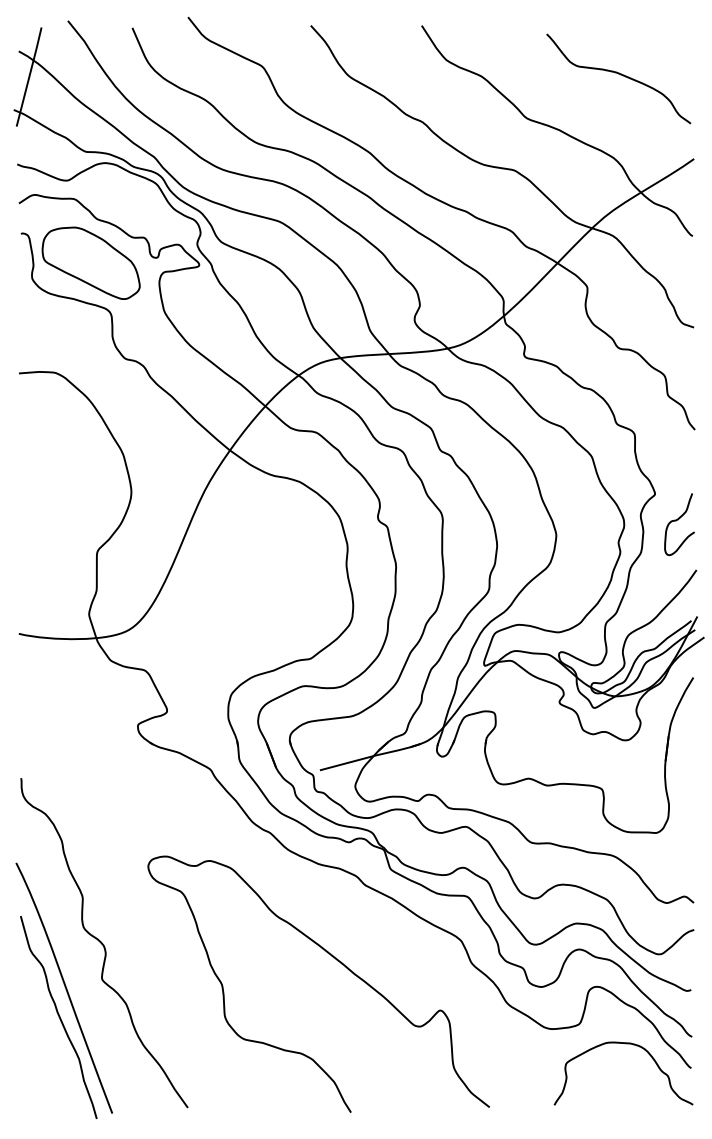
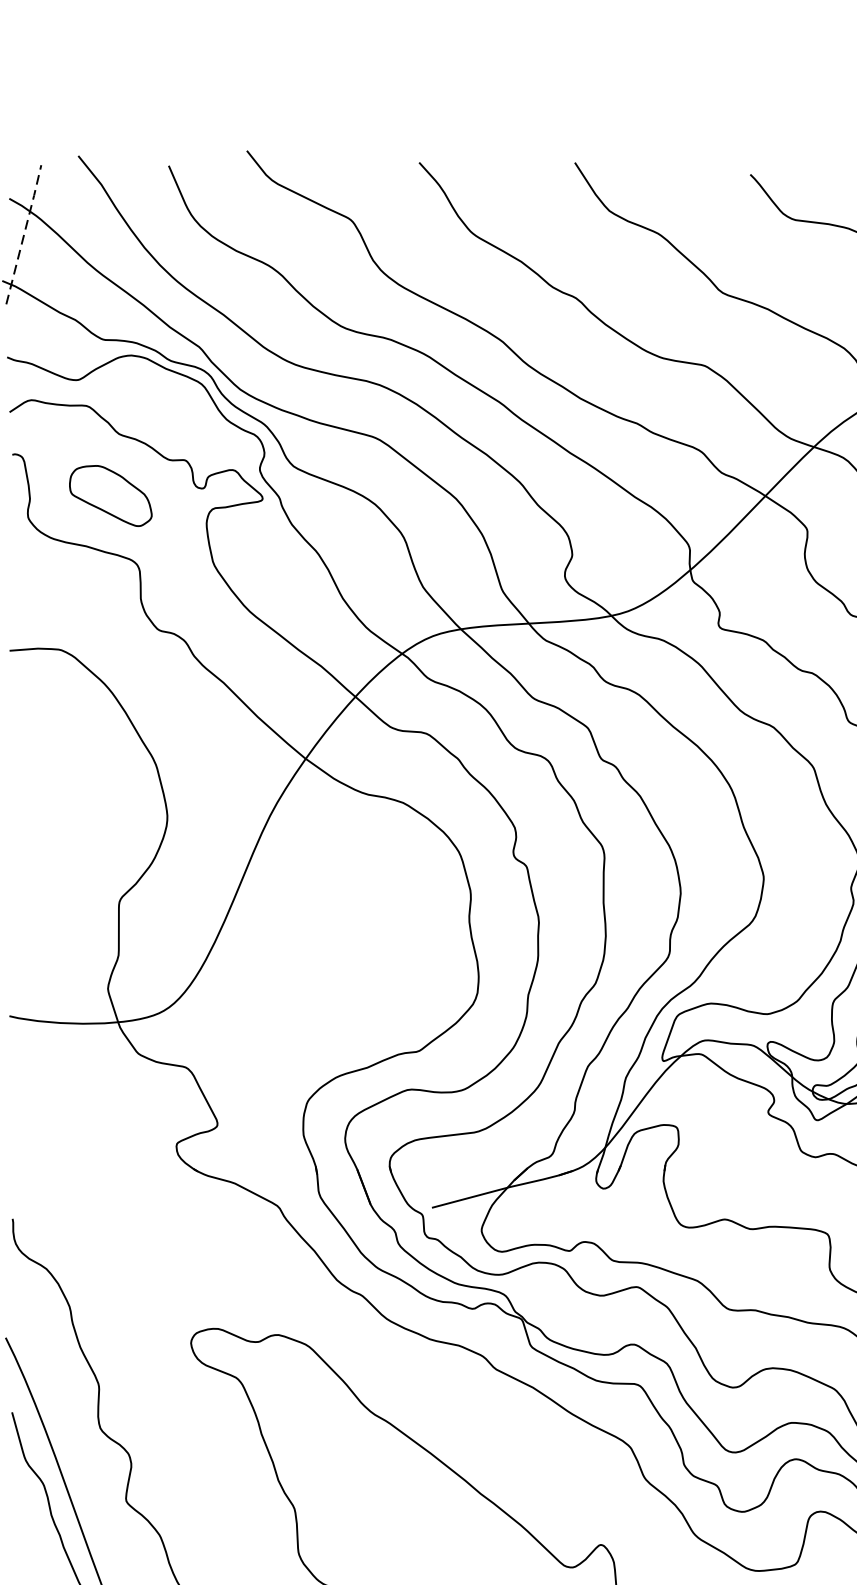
line: (29, 75) -> (24, 232), solid -> dashed
part: (90, 262) -> (109, 495), size x0.6

